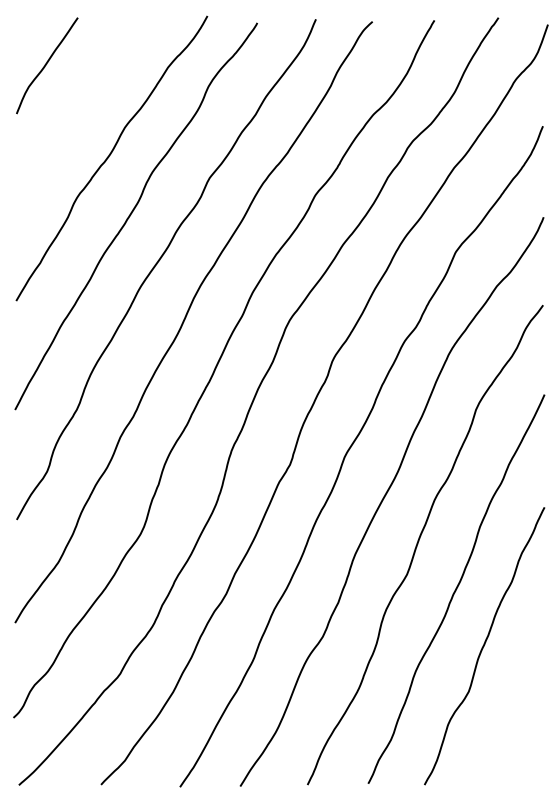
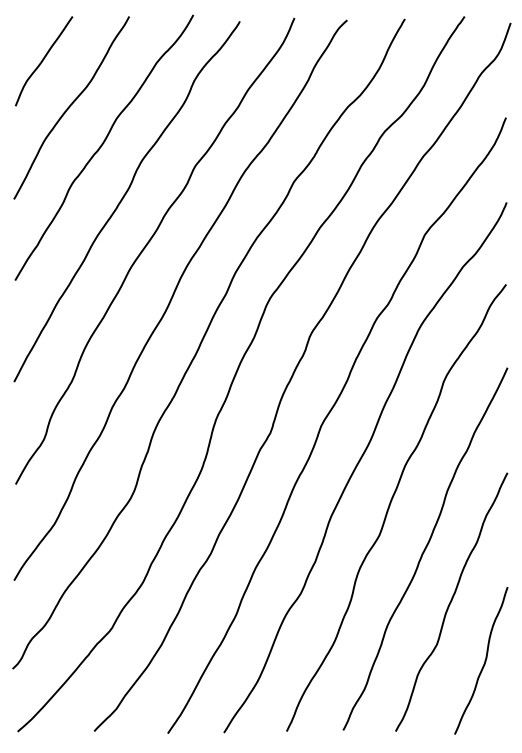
curve: (75, 114) -> (70, 106), added
curve: (519, 710) -> (484, 662), added

